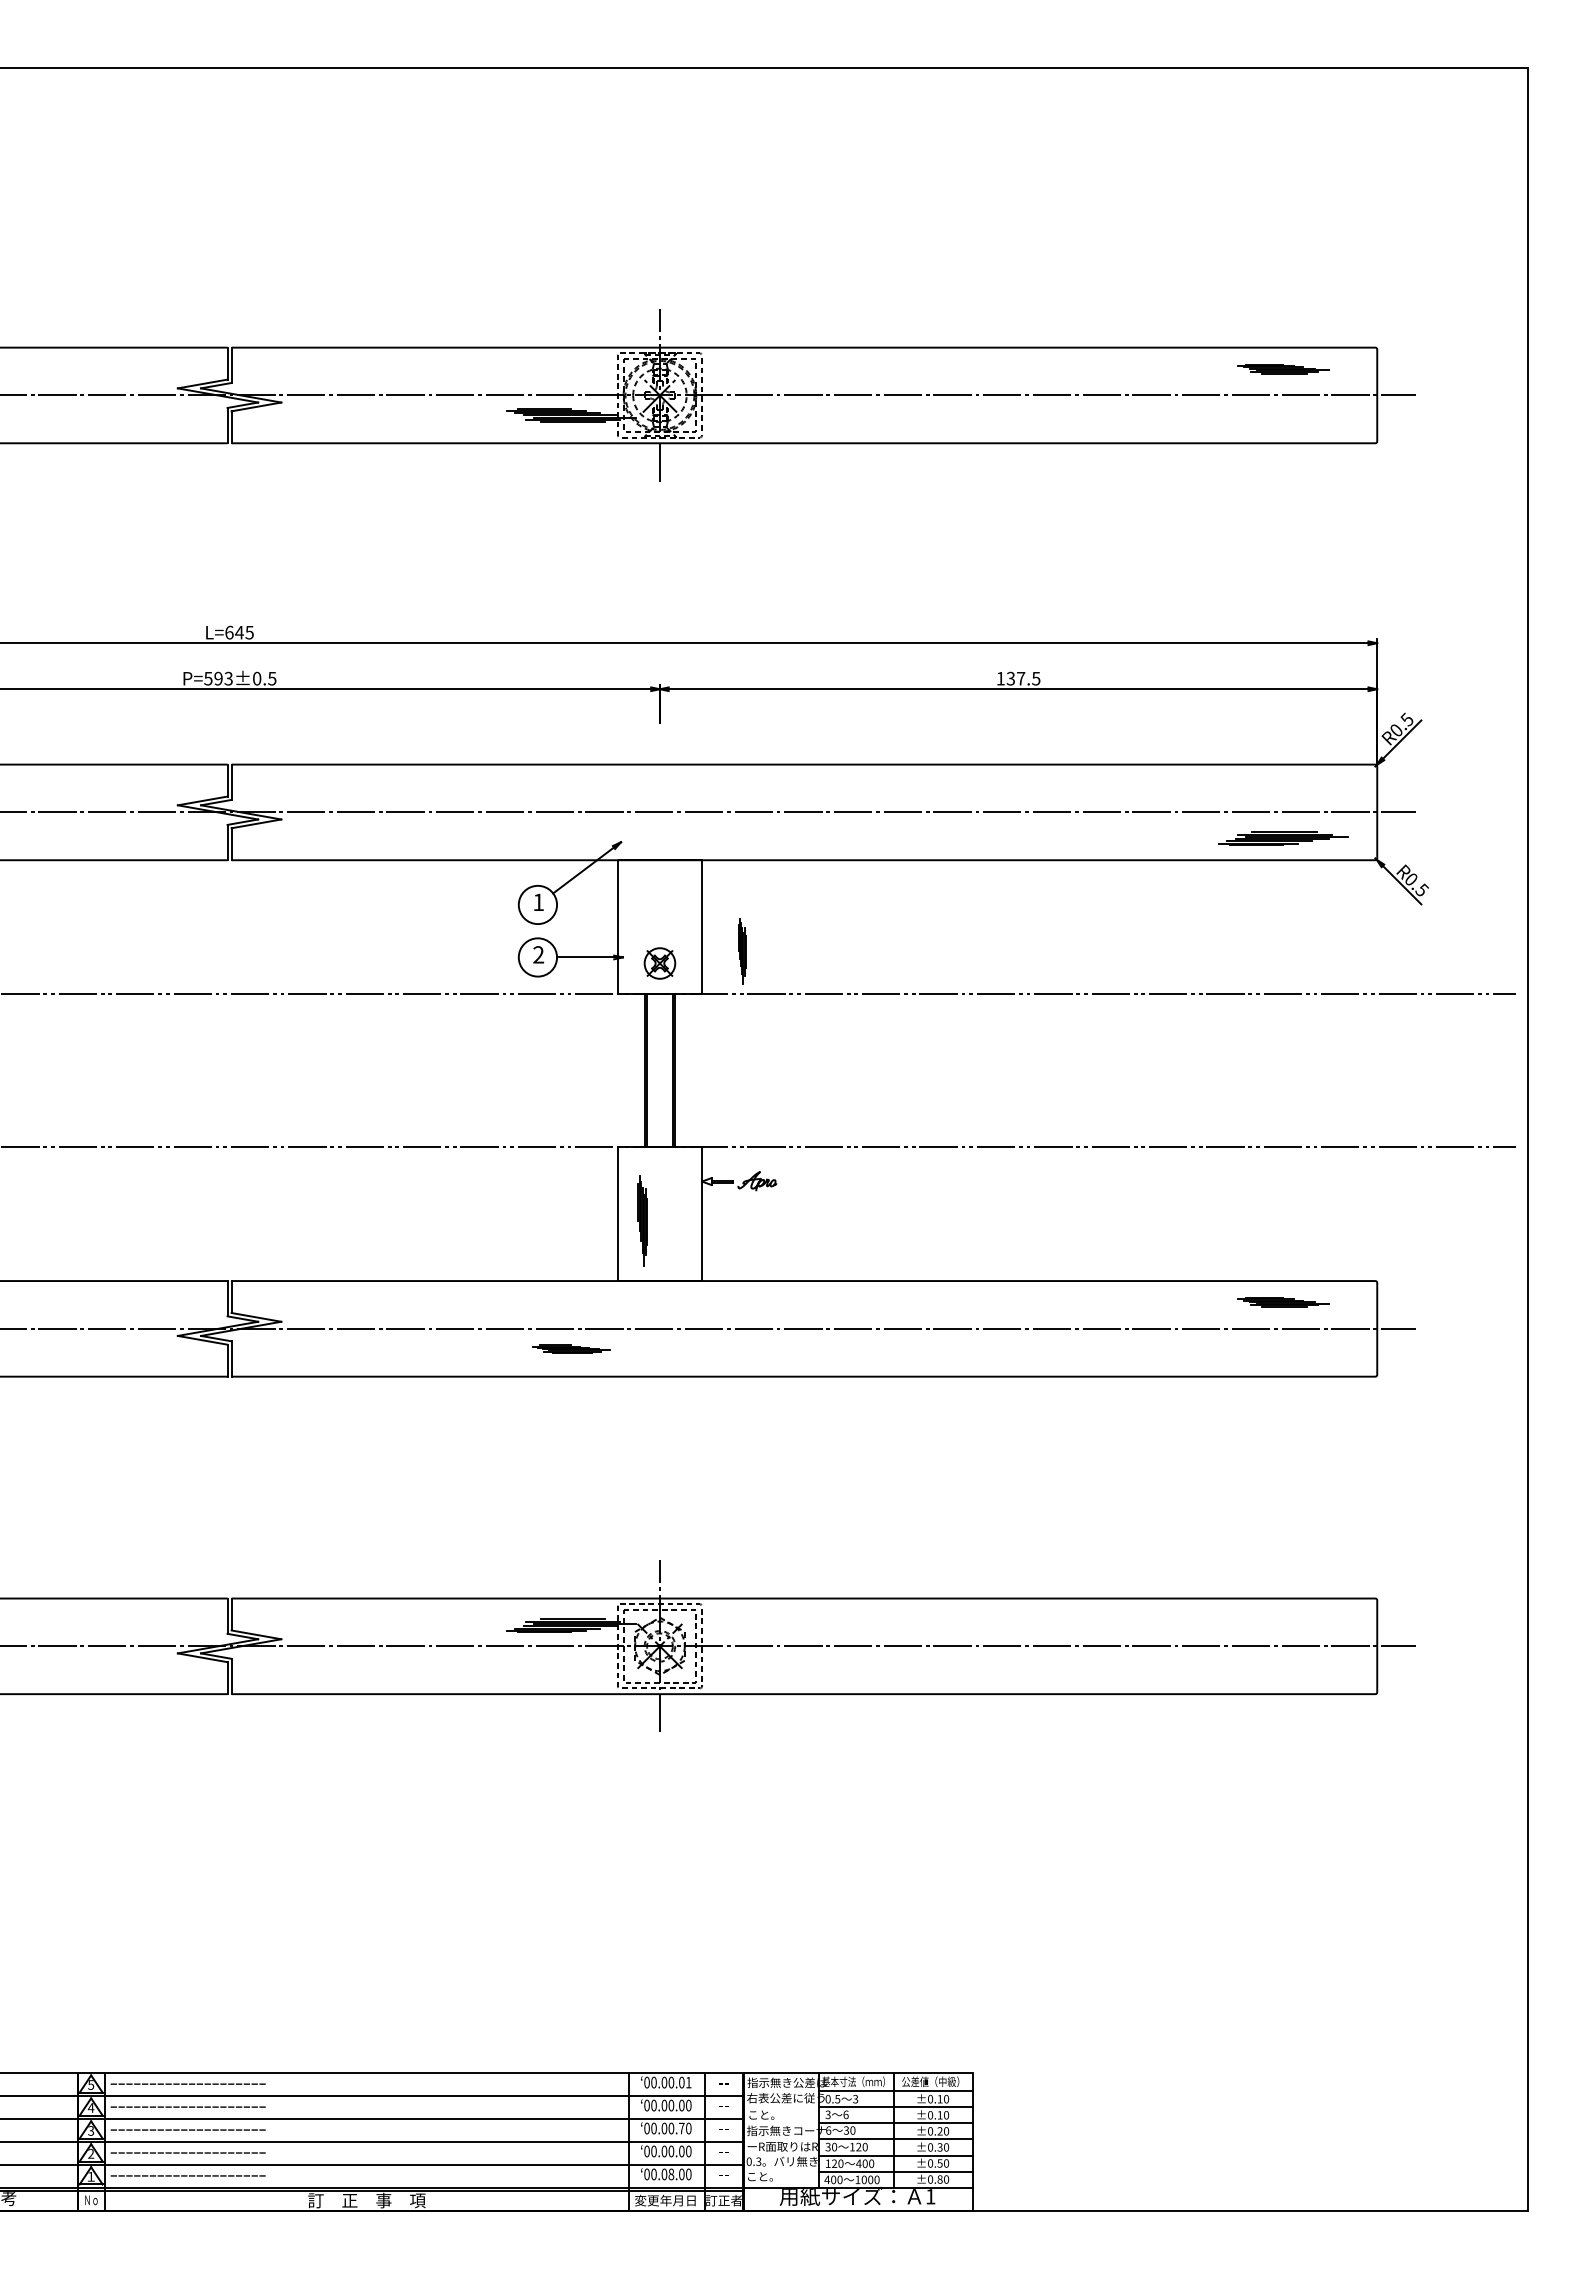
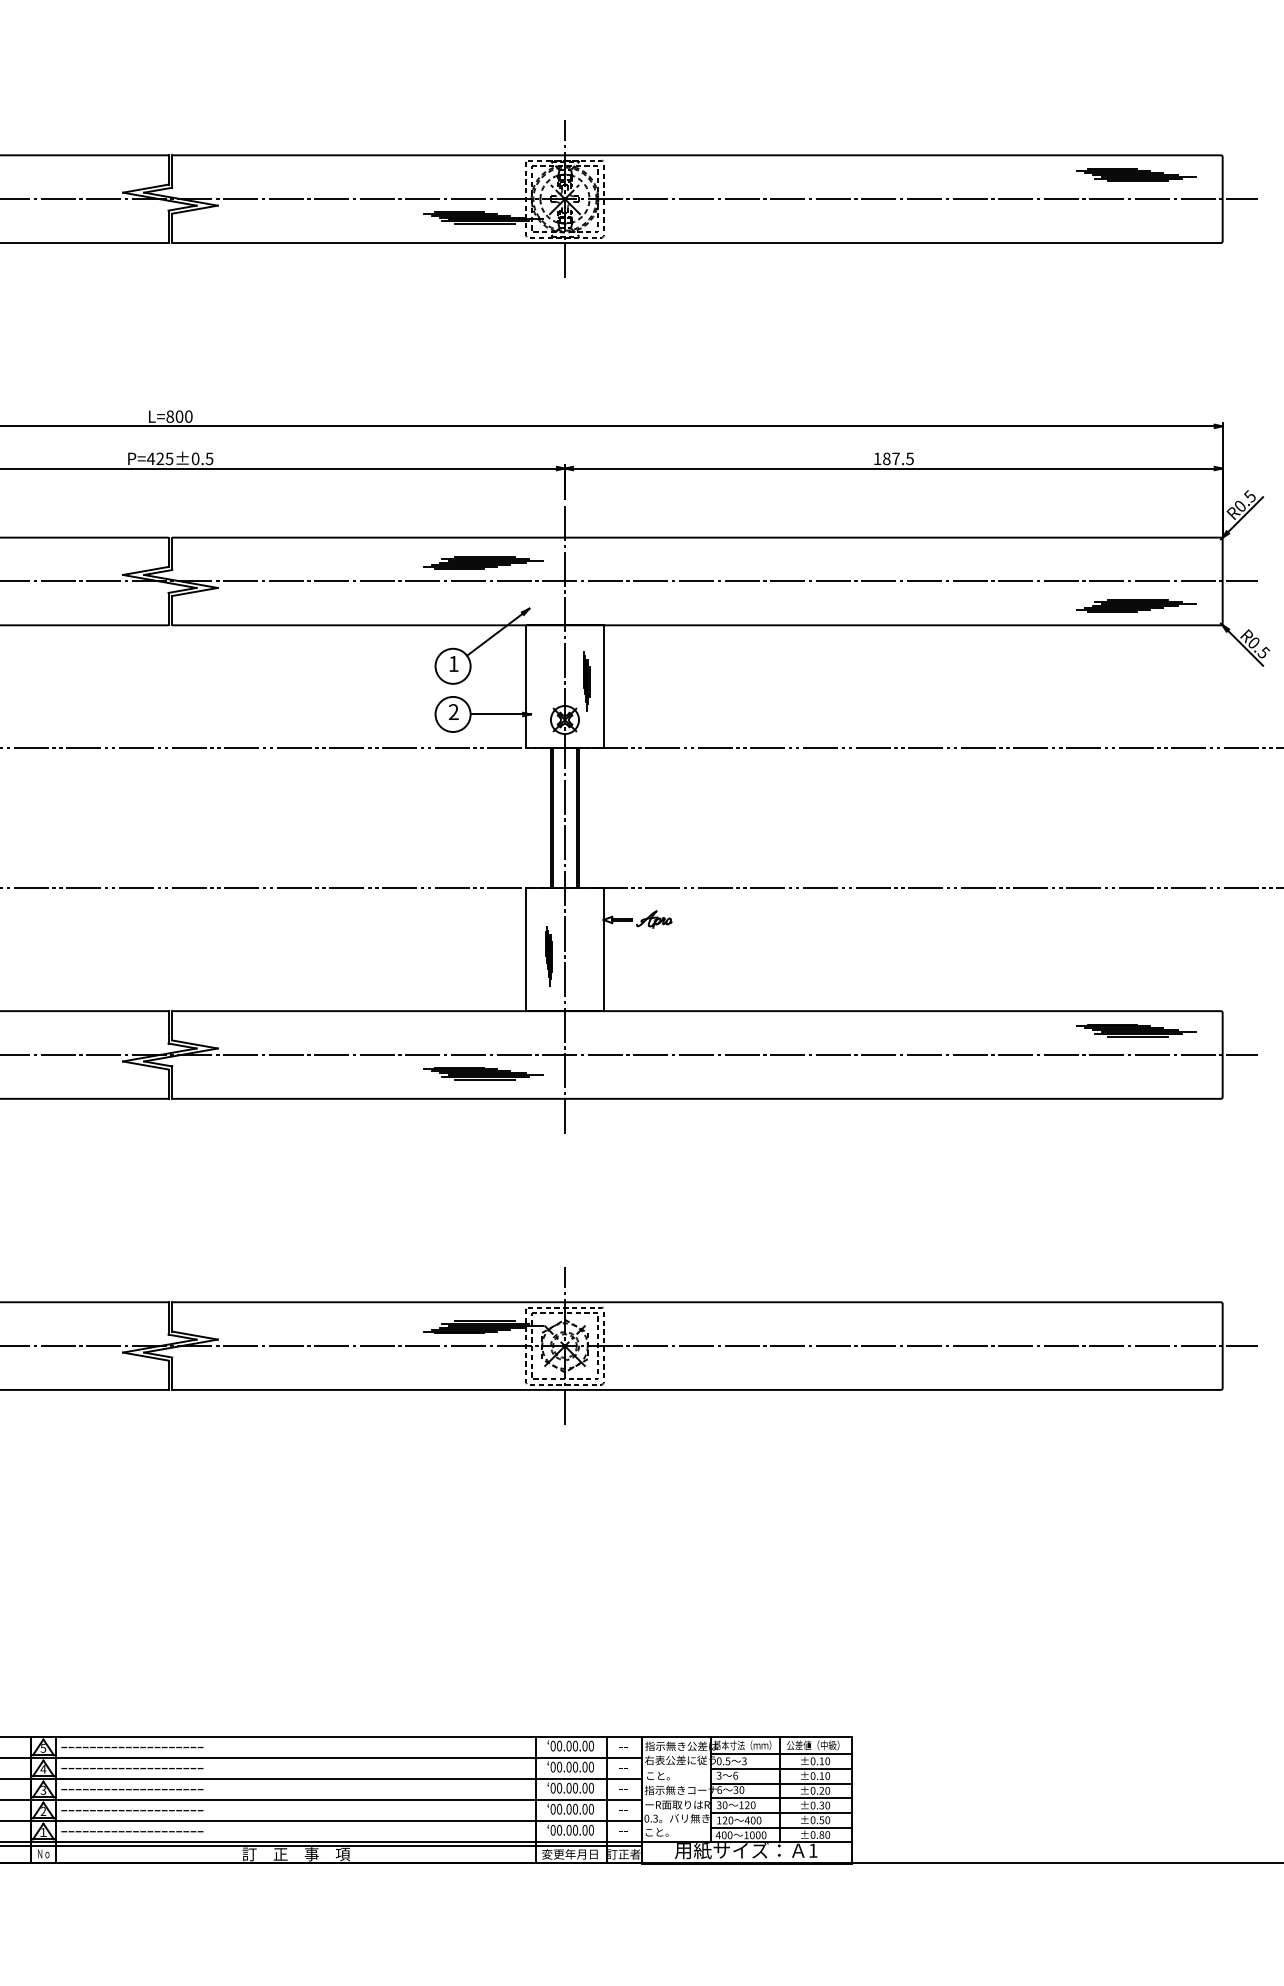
part: (1283, 369) -> (1136, 175), size x1.43
text: (239, 632) -> (179, 416), L=645 -> L=800
text: (217, 678) -> (159, 458), P=593±0.5 -> P=425±0.5
text: (1010, 678) -> (886, 458), 137.5 -> 187.5
part: (571, 791) -> (483, 562), added
part: (742, 951) -> (586, 681), moved
line: (659, 1070) -> (564, 818), added
part: (642, 1221) -> (548, 956), size x0.71
part: (1283, 1302) -> (1136, 1030), size x1.43
part: (571, 1349) -> (483, 1073), size x1.67
text: (688, 2082) -> (591, 1746), 00.00.01 -> 00.00.00
text: (681, 2128) -> (584, 1788), 00.00.70 -> 00.00.00
text: (671, 2174) -> (575, 1830), 00.08.00 -> 00.00.00

